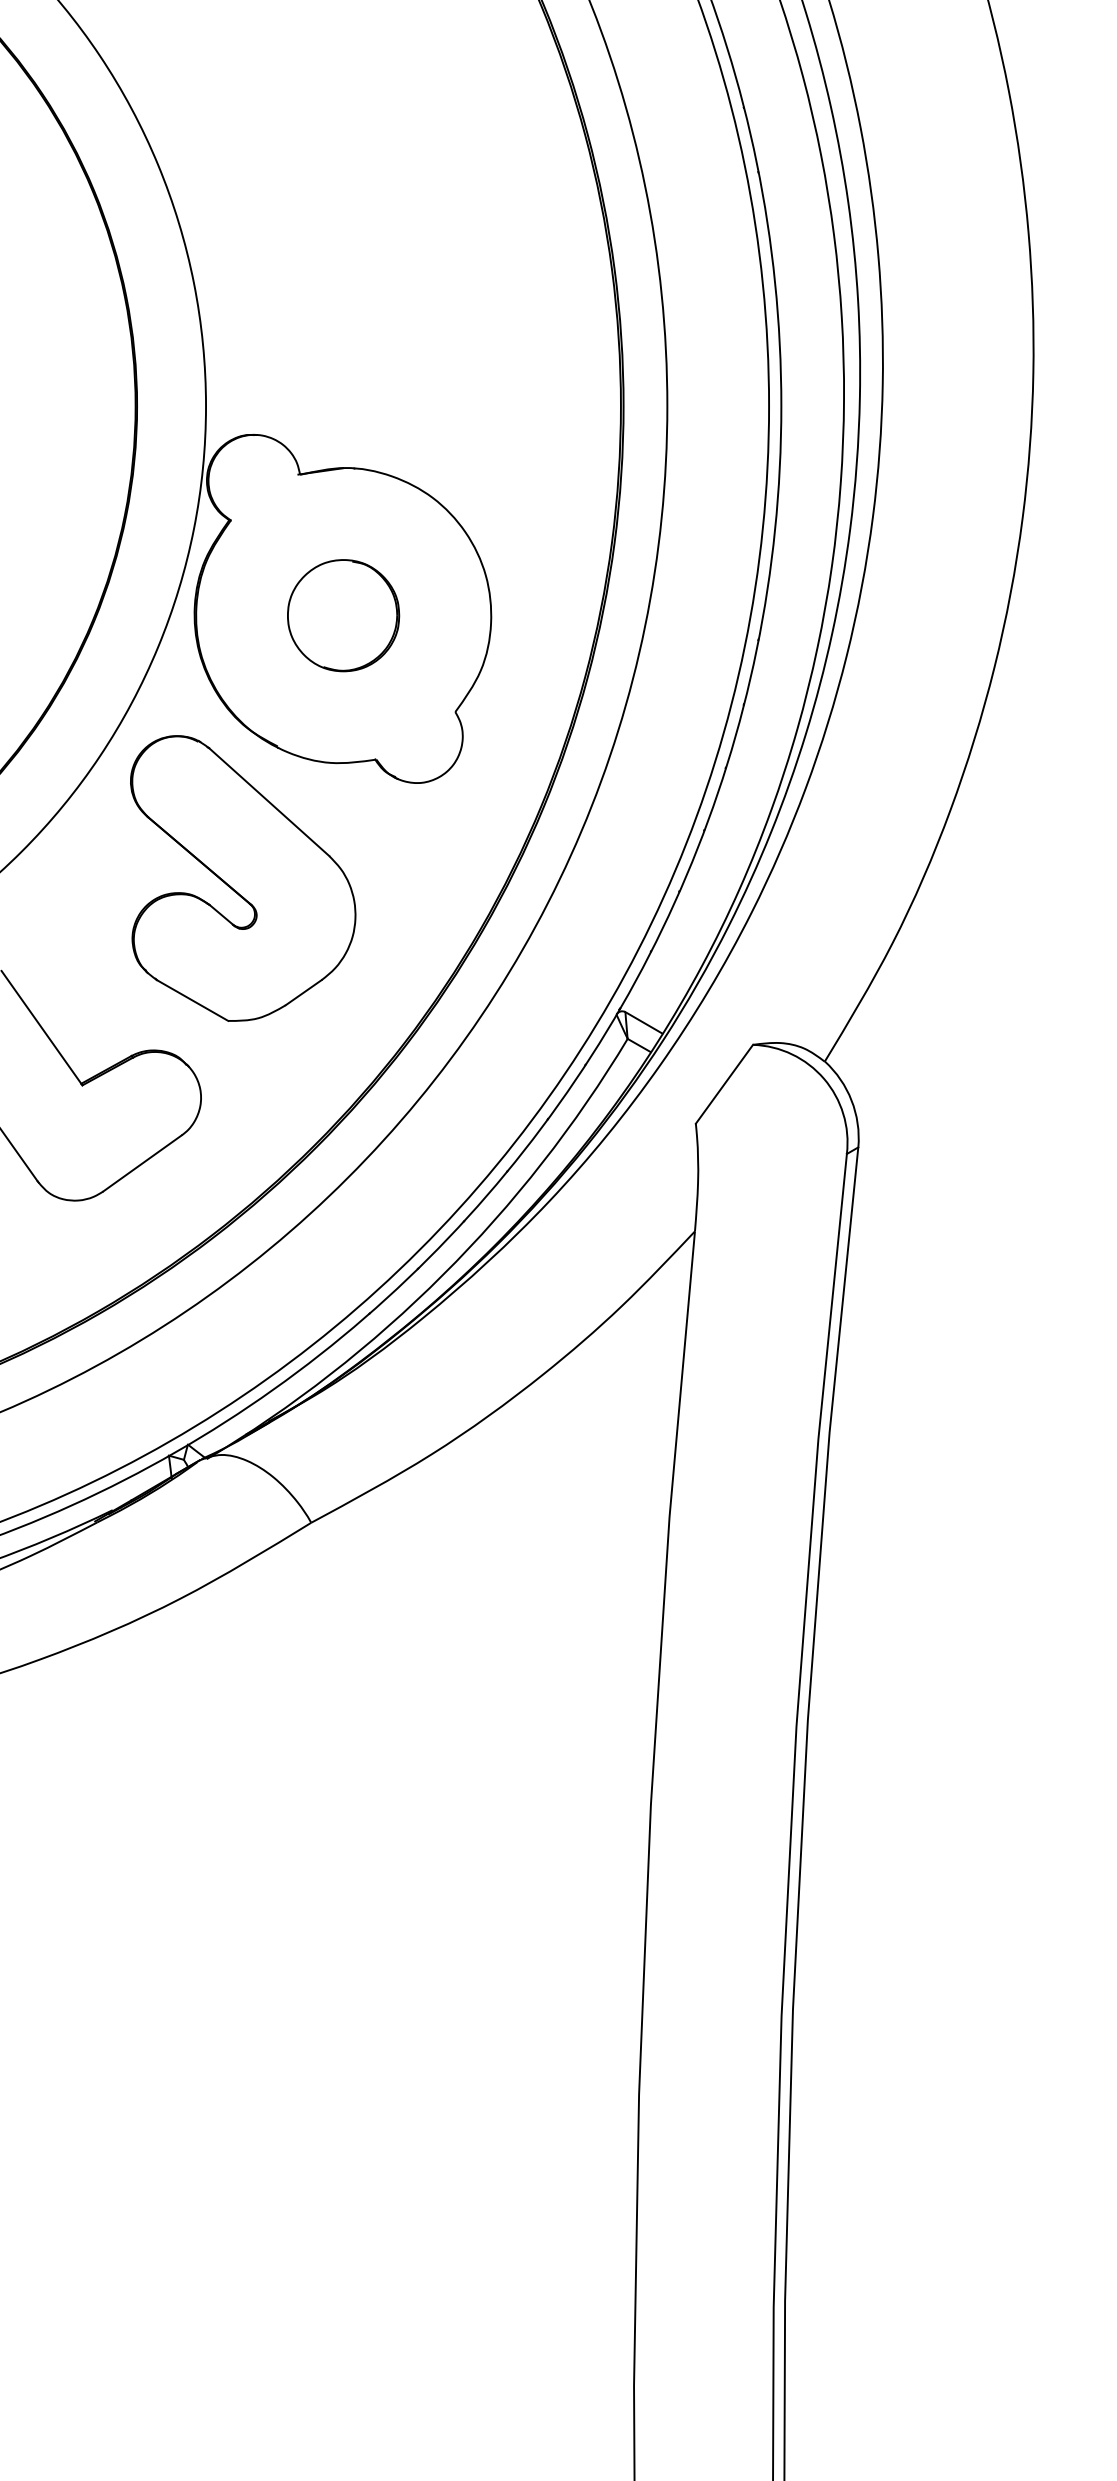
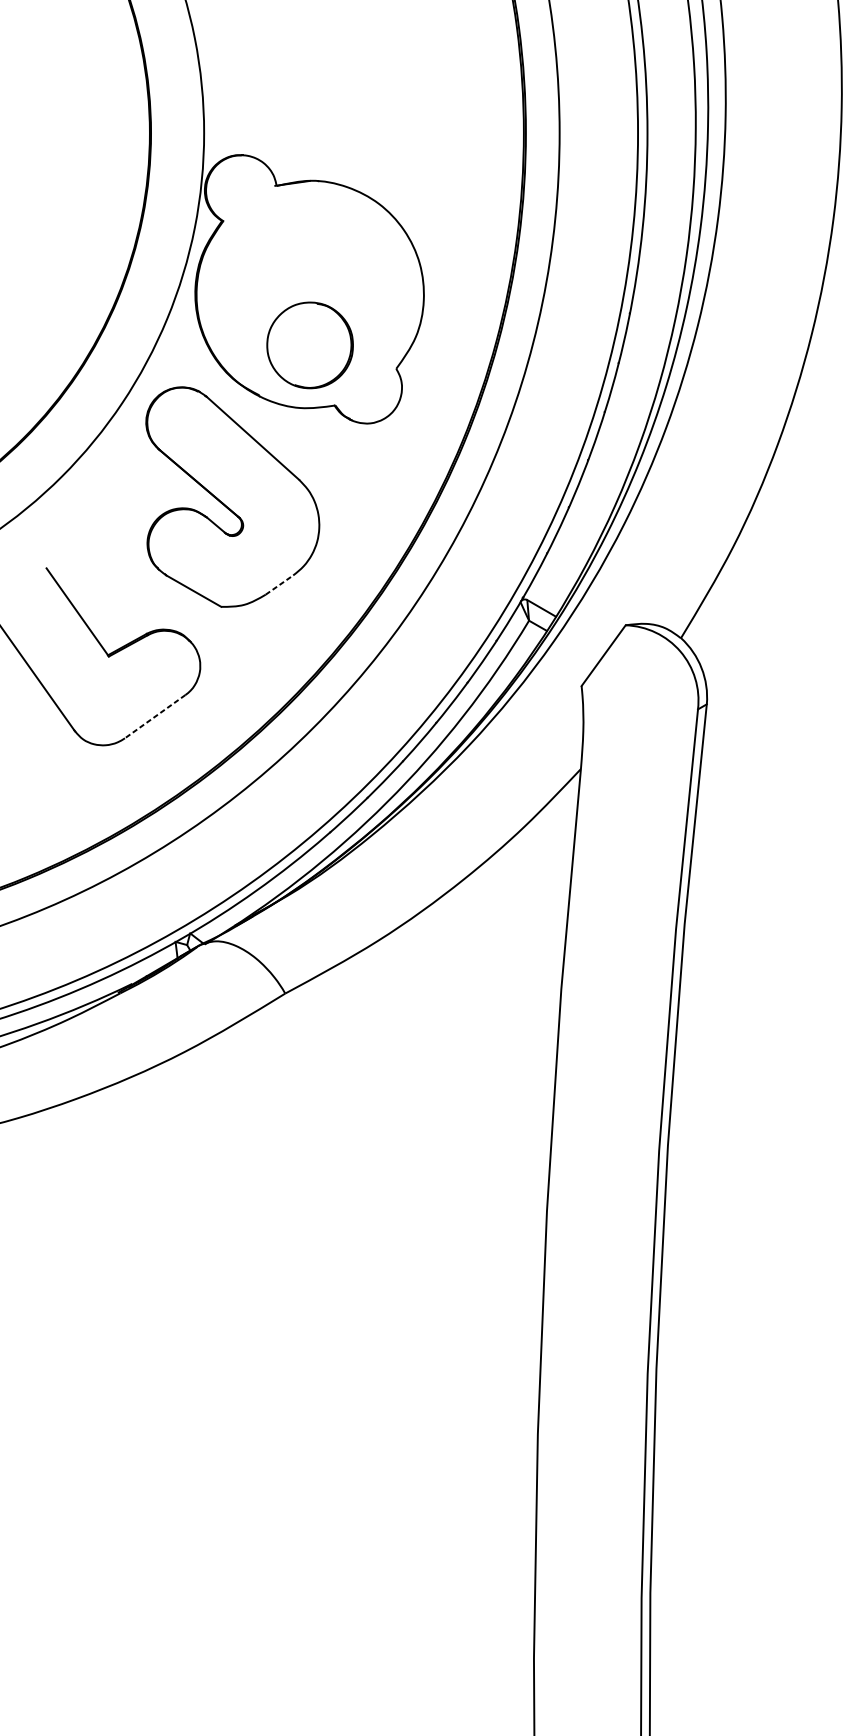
part: (343, 615) -> (310, 345), moved
line: (303, 992) -> (279, 584), solid -> dashed
line: (142, 1163) -> (155, 716), solid -> dashed

